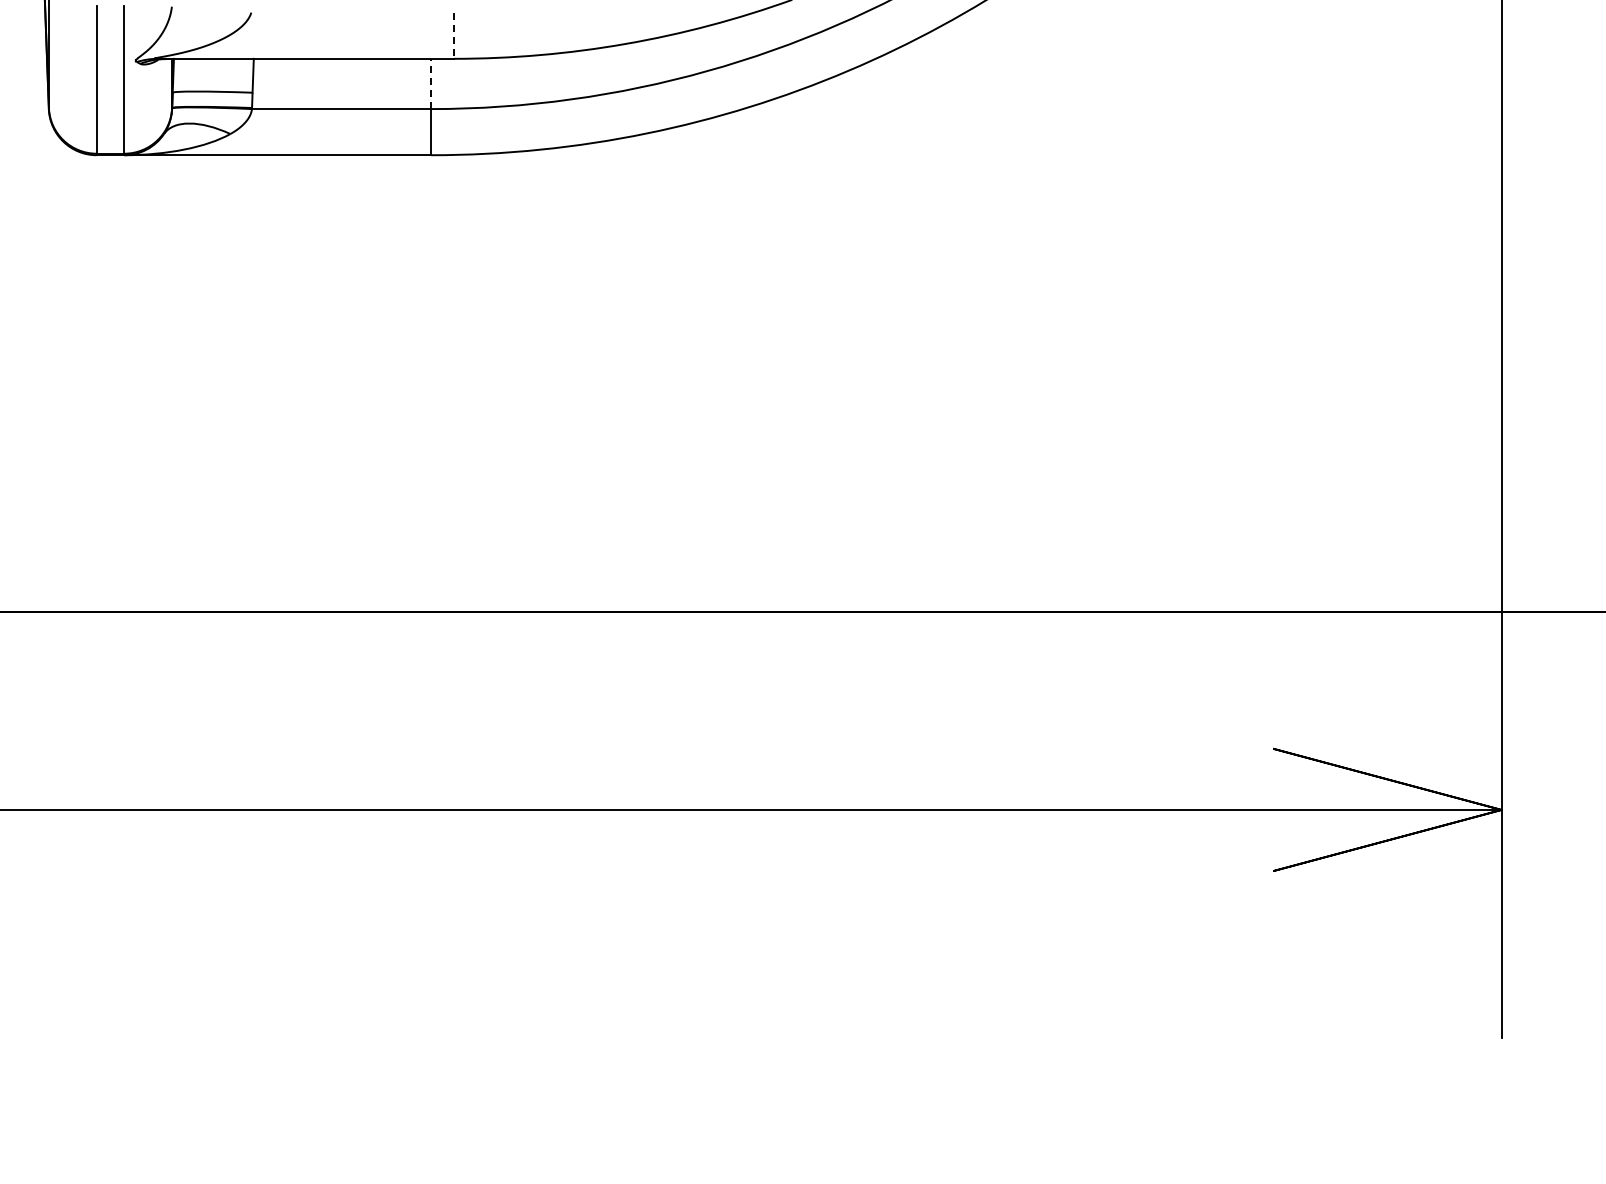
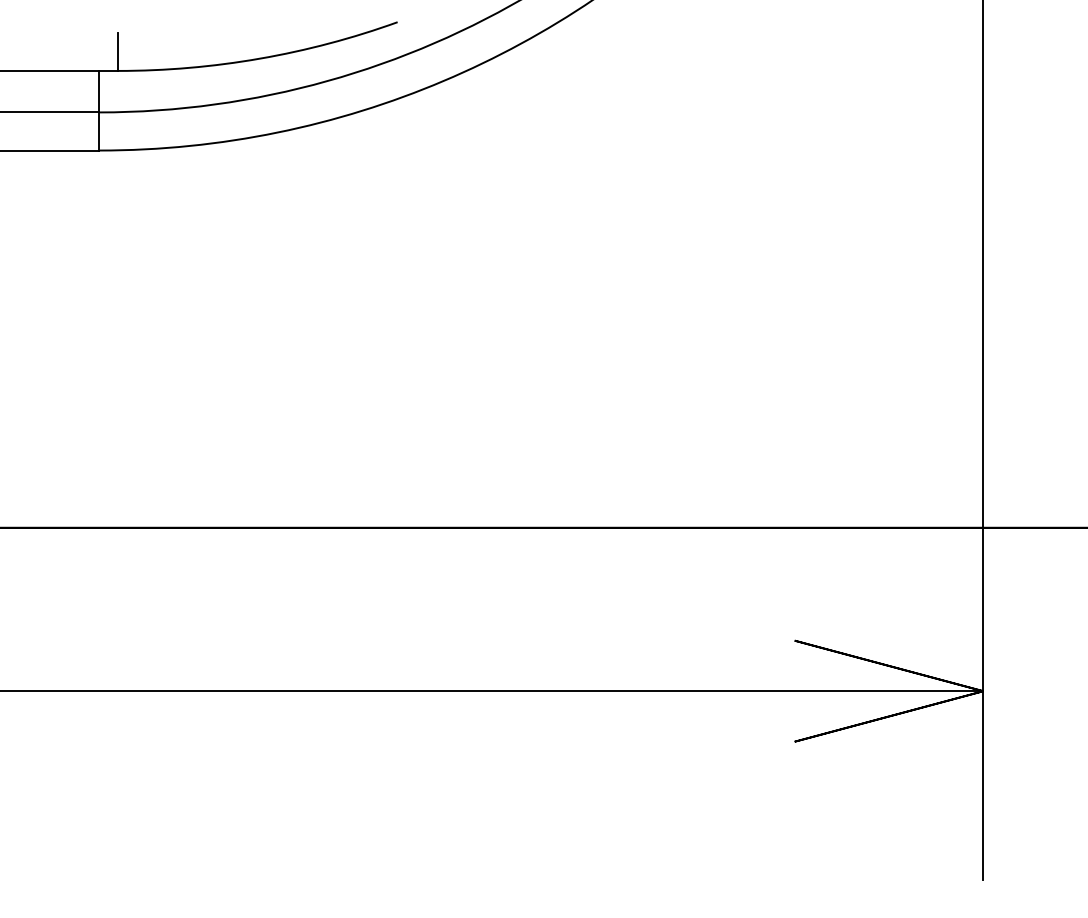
line: (454, 36) -> (118, 52), dashed -> solid
line: (431, 83) -> (99, 91), dashed -> solid

